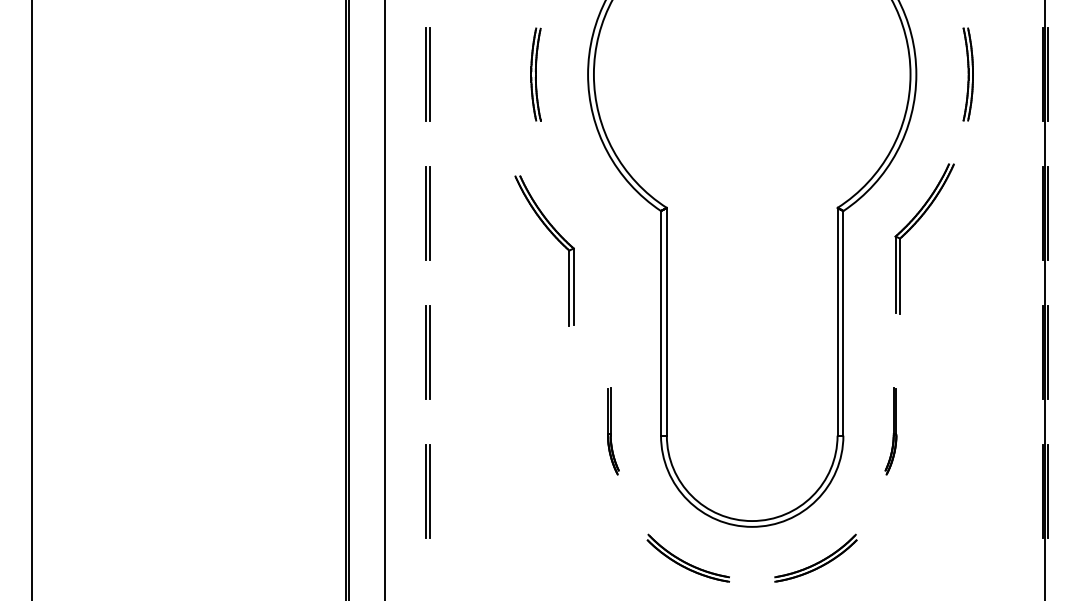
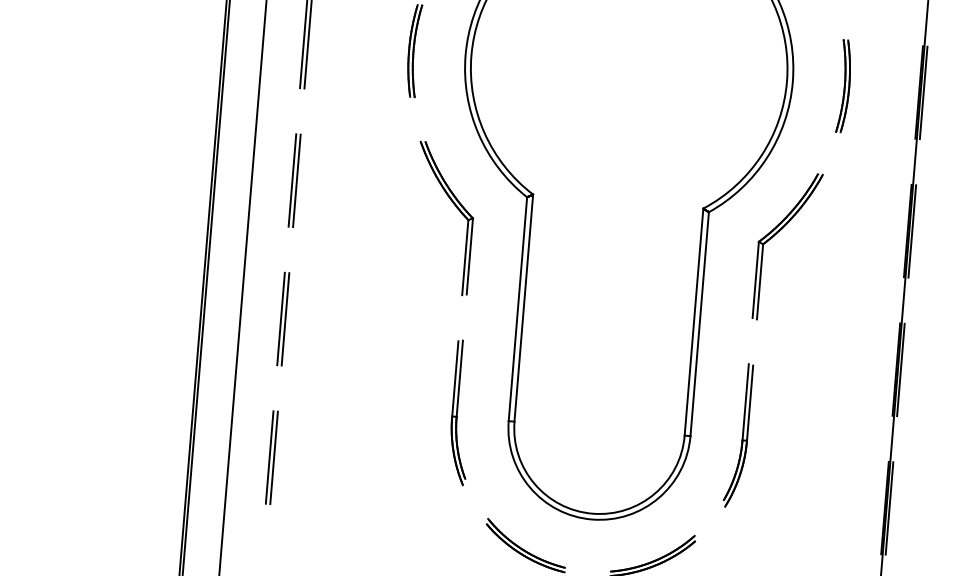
part: (555, 238) -> (455, 206), moved
part: (613, 431) -> (461, 413), size x1.67
part: (890, 431) -> (737, 435), size x1.67

